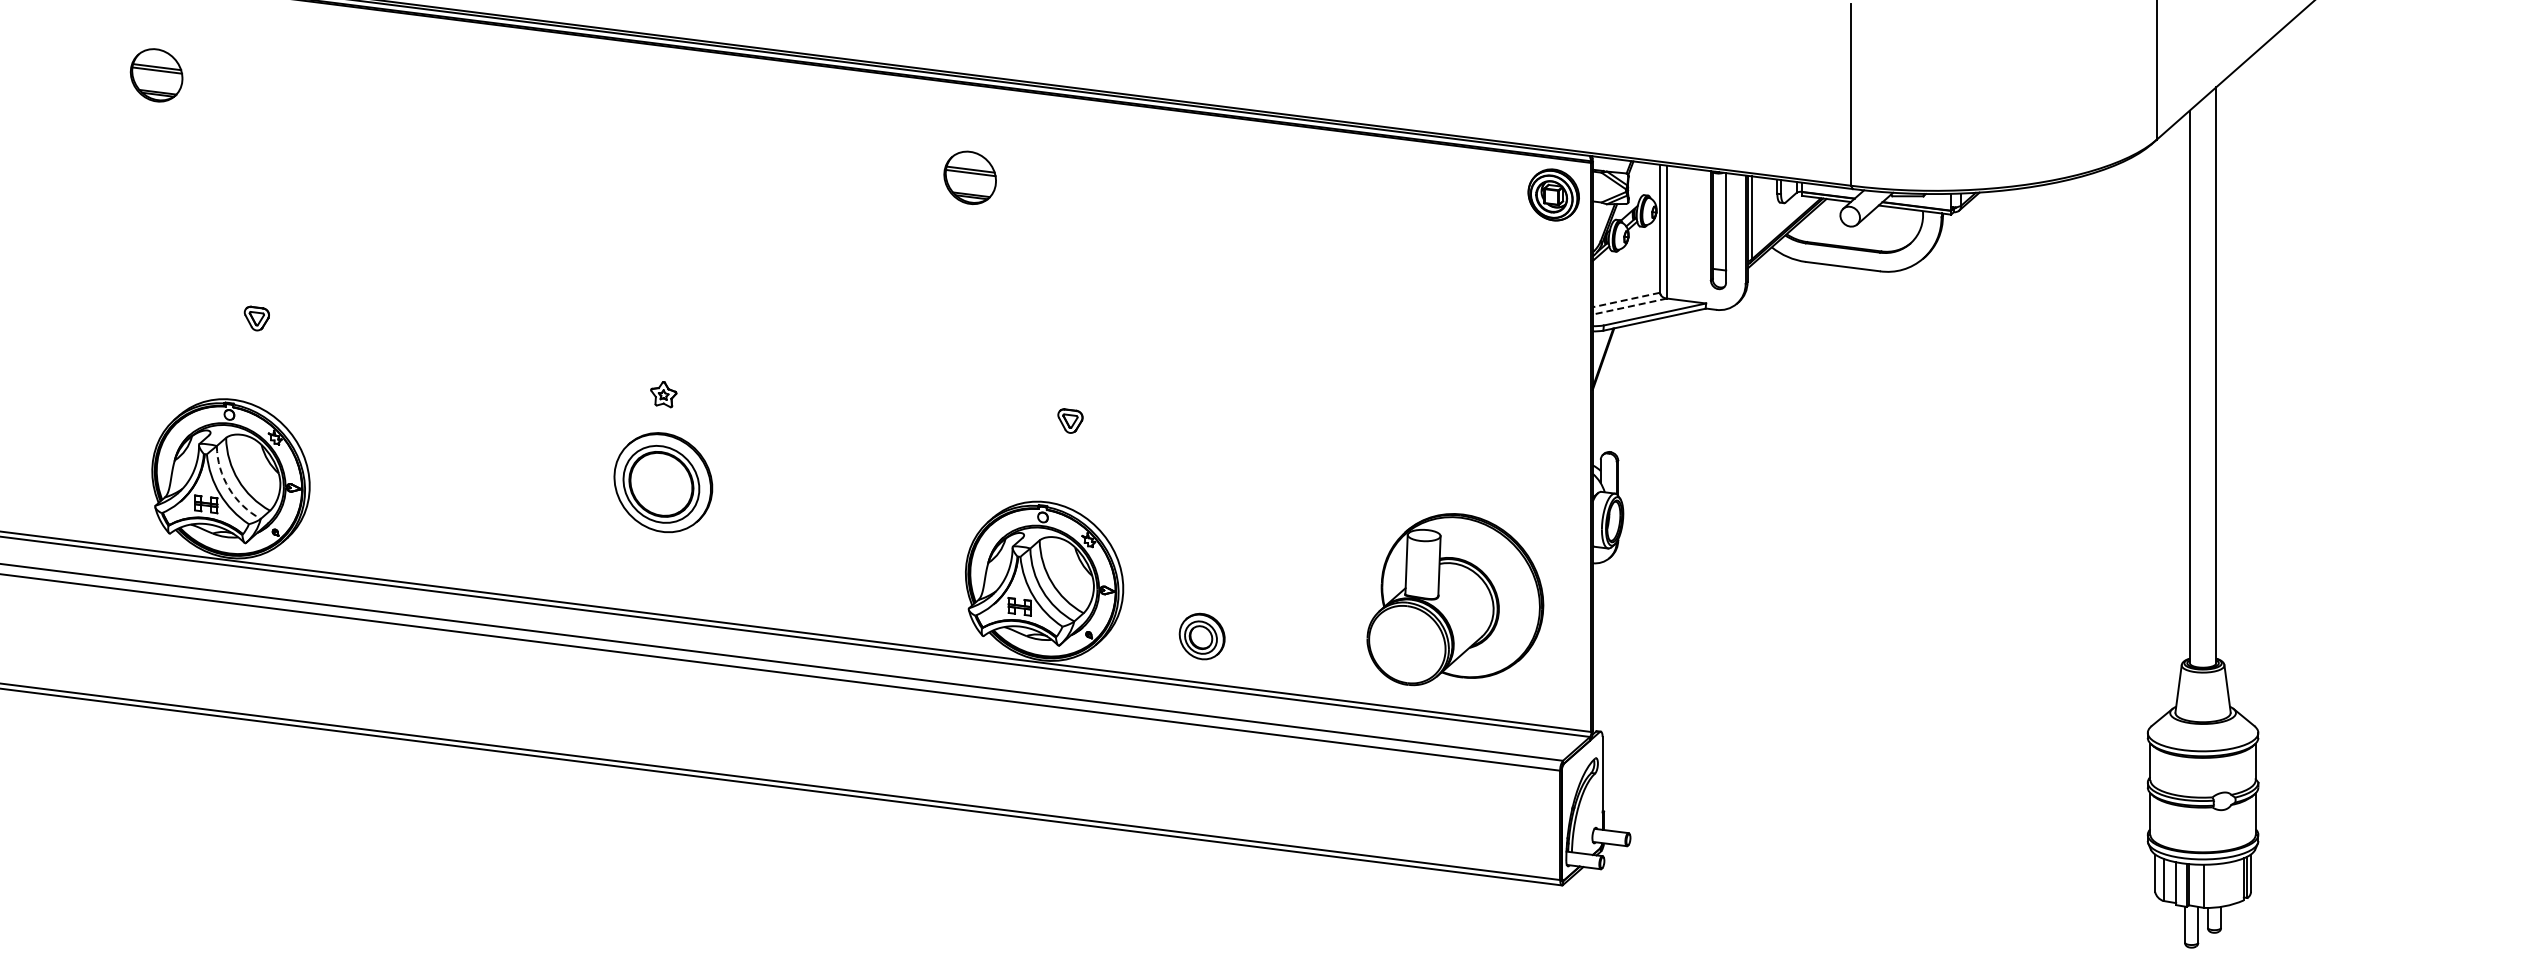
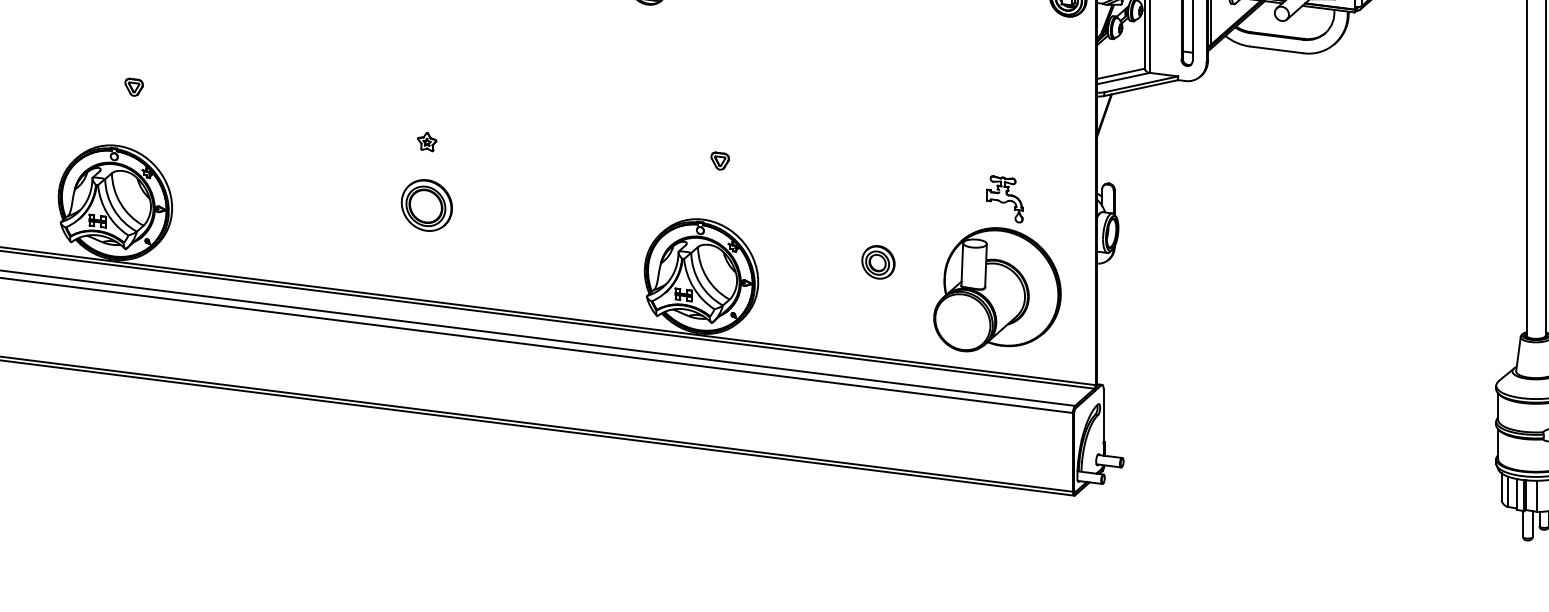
line: (1625, 300) -> (1120, 74), dashed -> solid
line: (1629, 306) -> (1122, 78), dashed -> solid
part: (1465, 474) -> (1004, 199), added
part: (663, 482) -> (427, 205), size x0.71
arc: (229, 488) -> (114, 209), dashed -> solid
part: (1201, 636) -> (877, 262), moved

